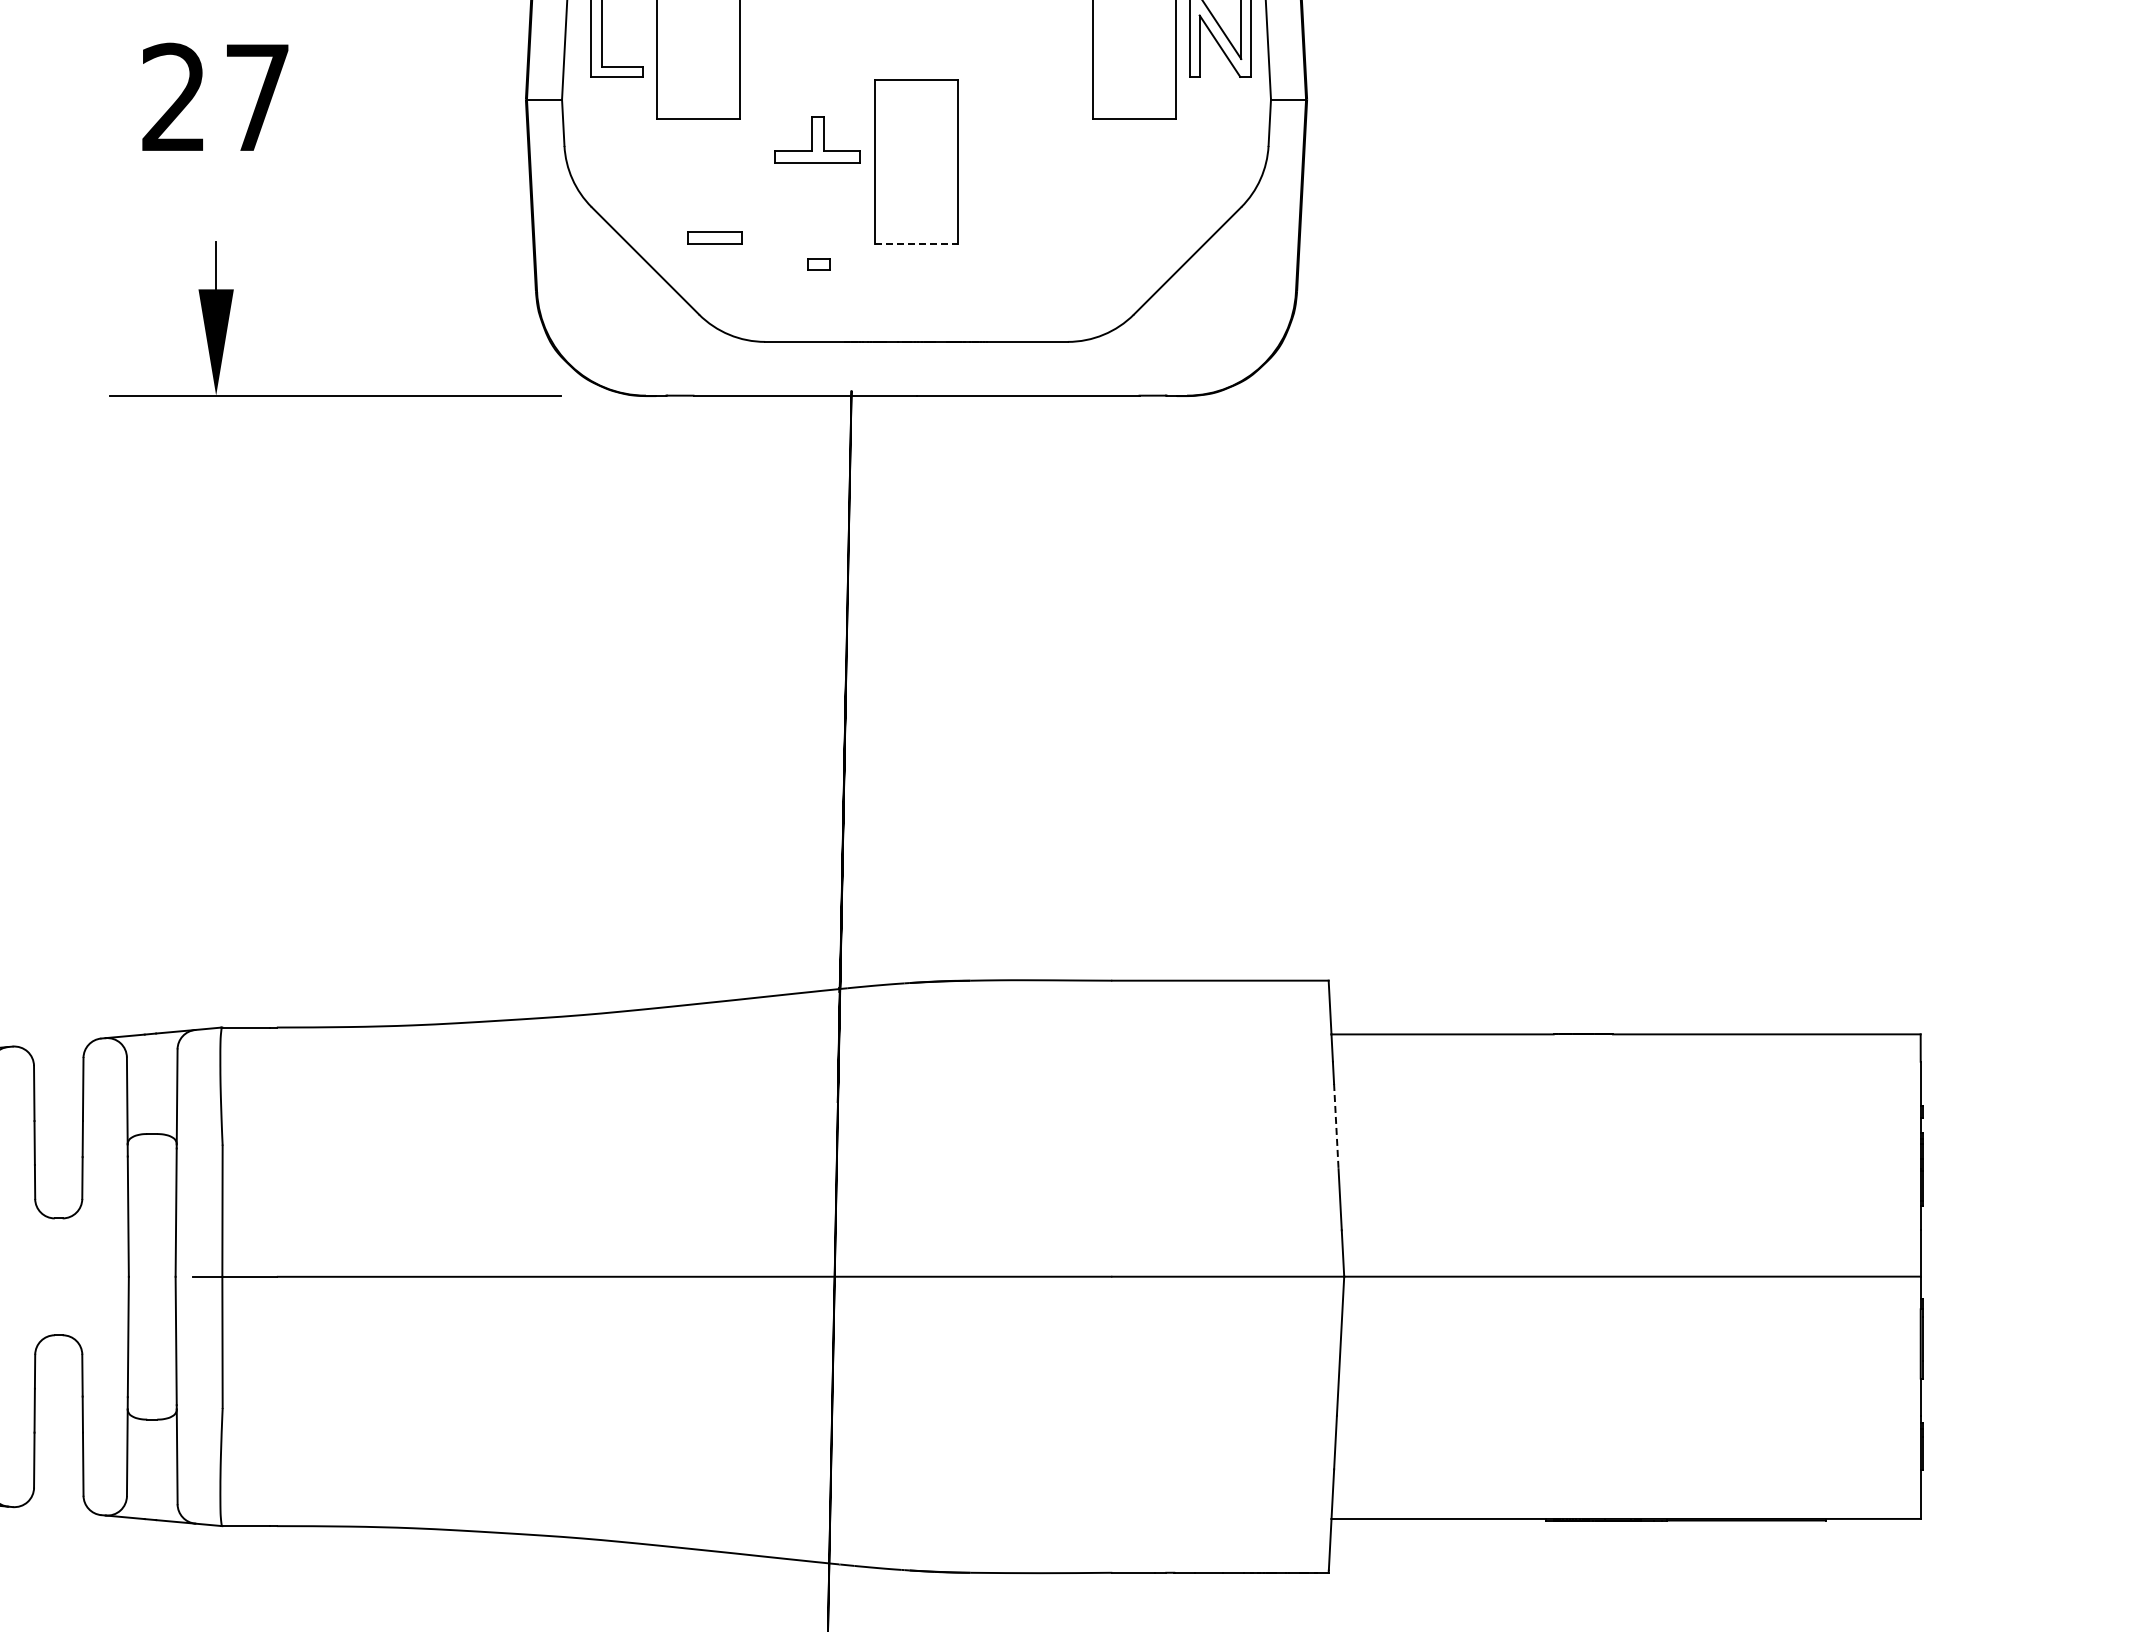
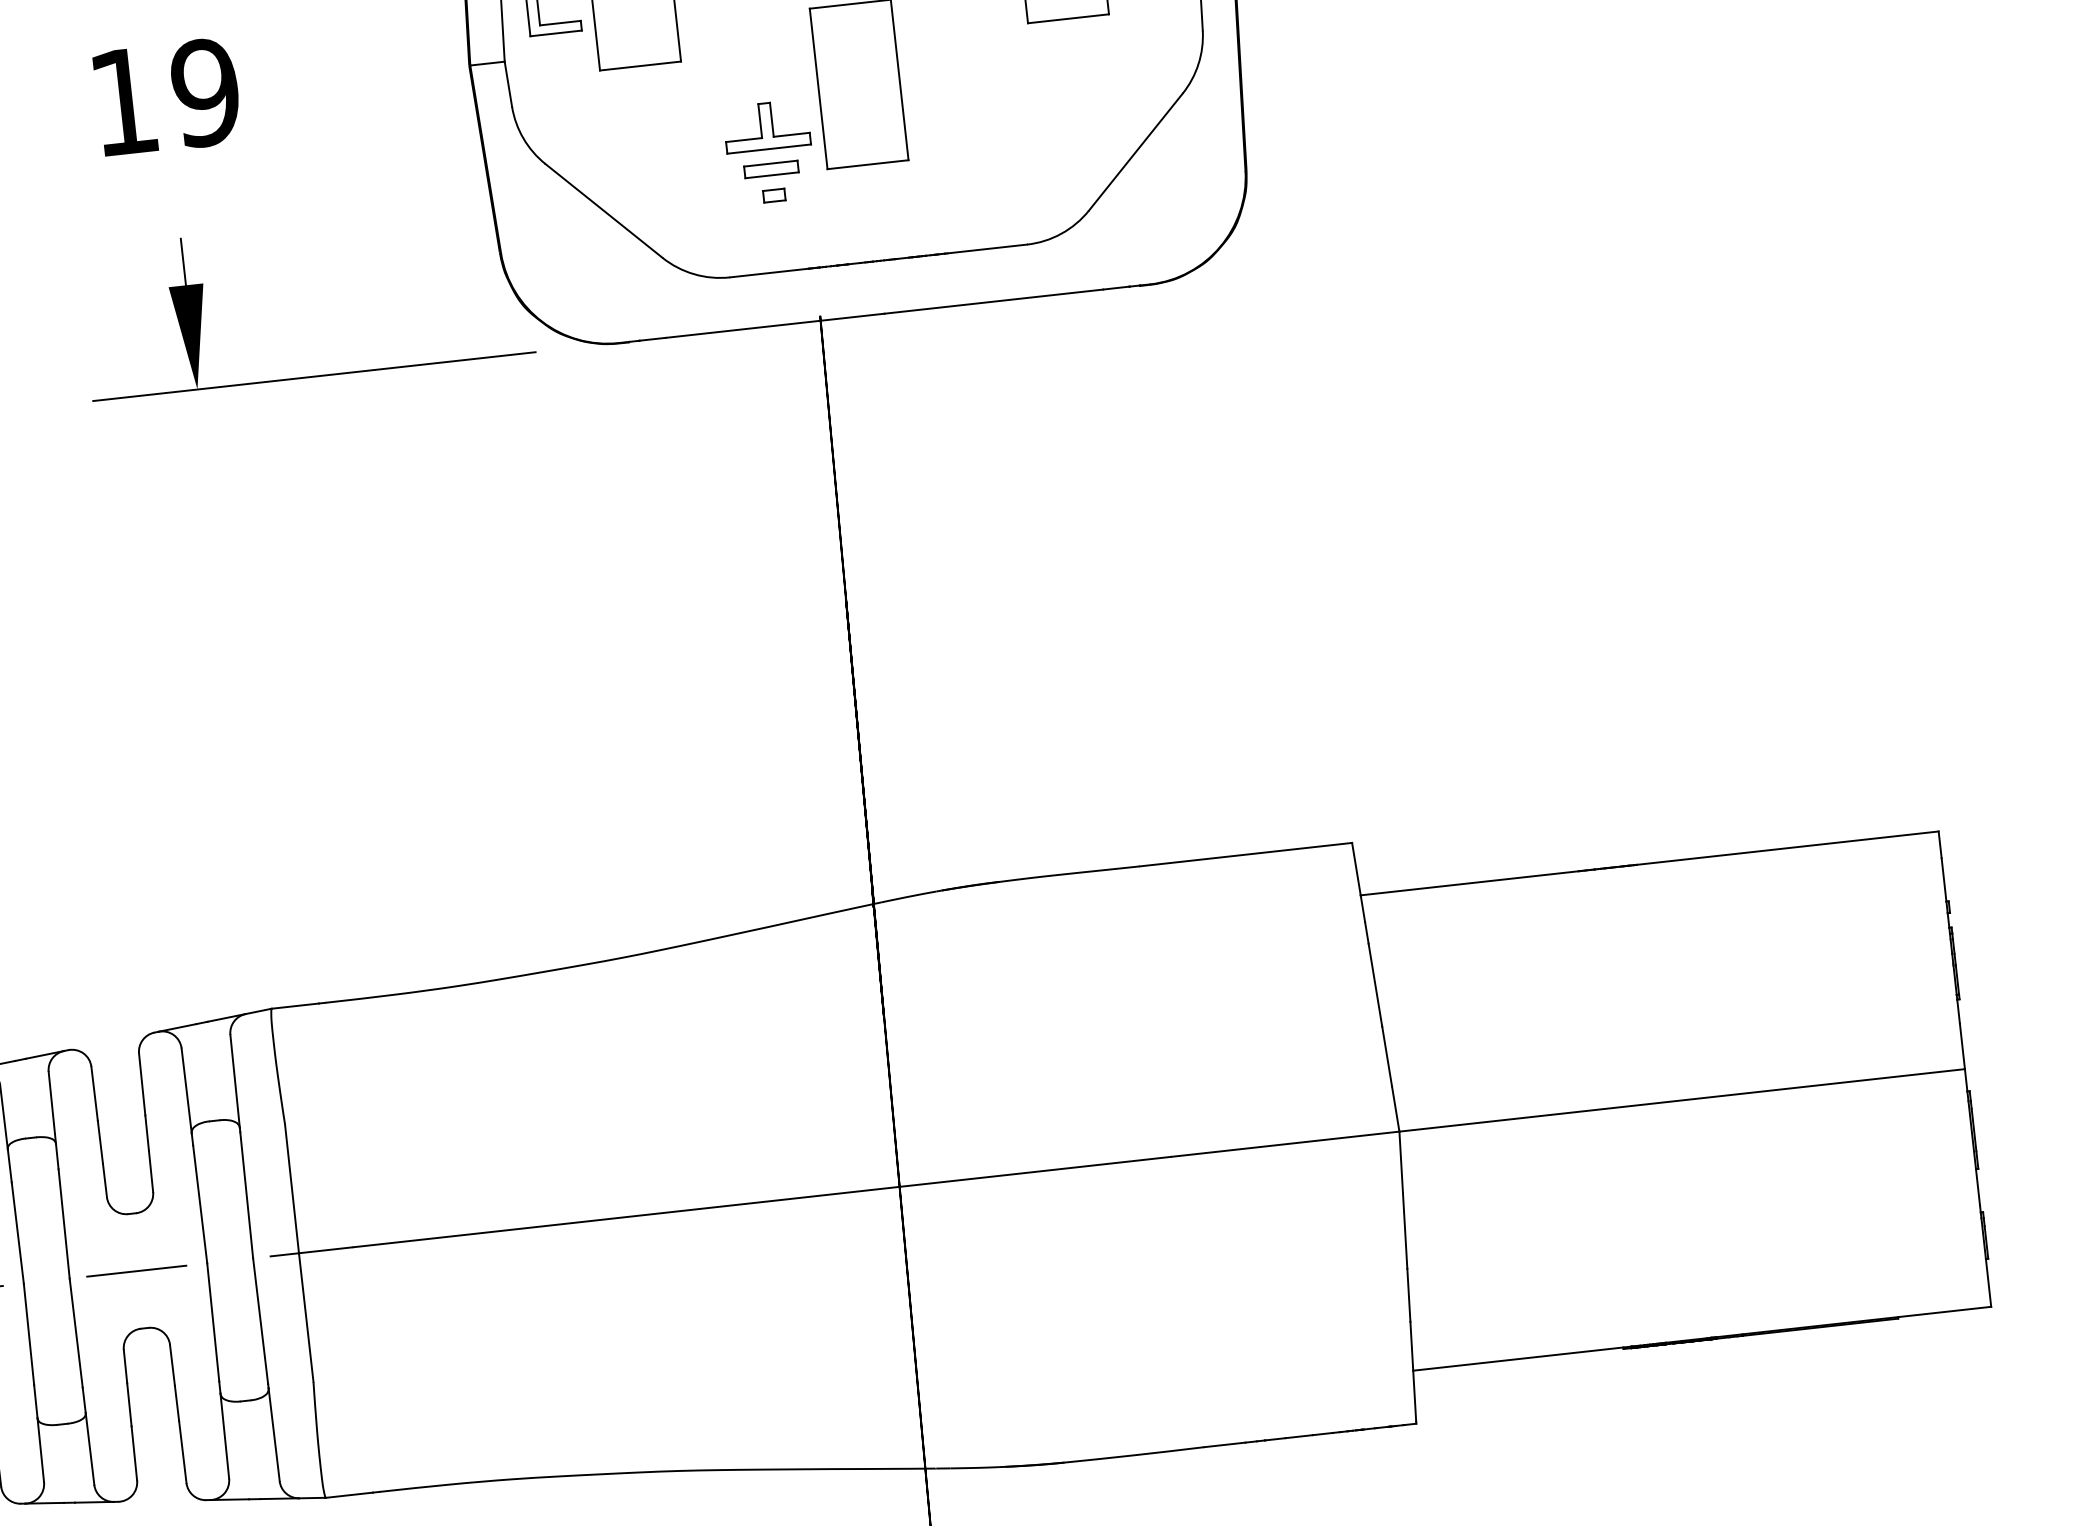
text: (216, 97) -> (165, 97), 27 -> 19
part: (817, 139) -> (766, 126), moved
part: (714, 237) -> (771, 169), moved
line: (917, 243) -> (868, 164), dashed -> solid
line: (1336, 1126) -> (1375, 985), dashed -> solid
line: (56, 1276) -> (136, 1270), added

